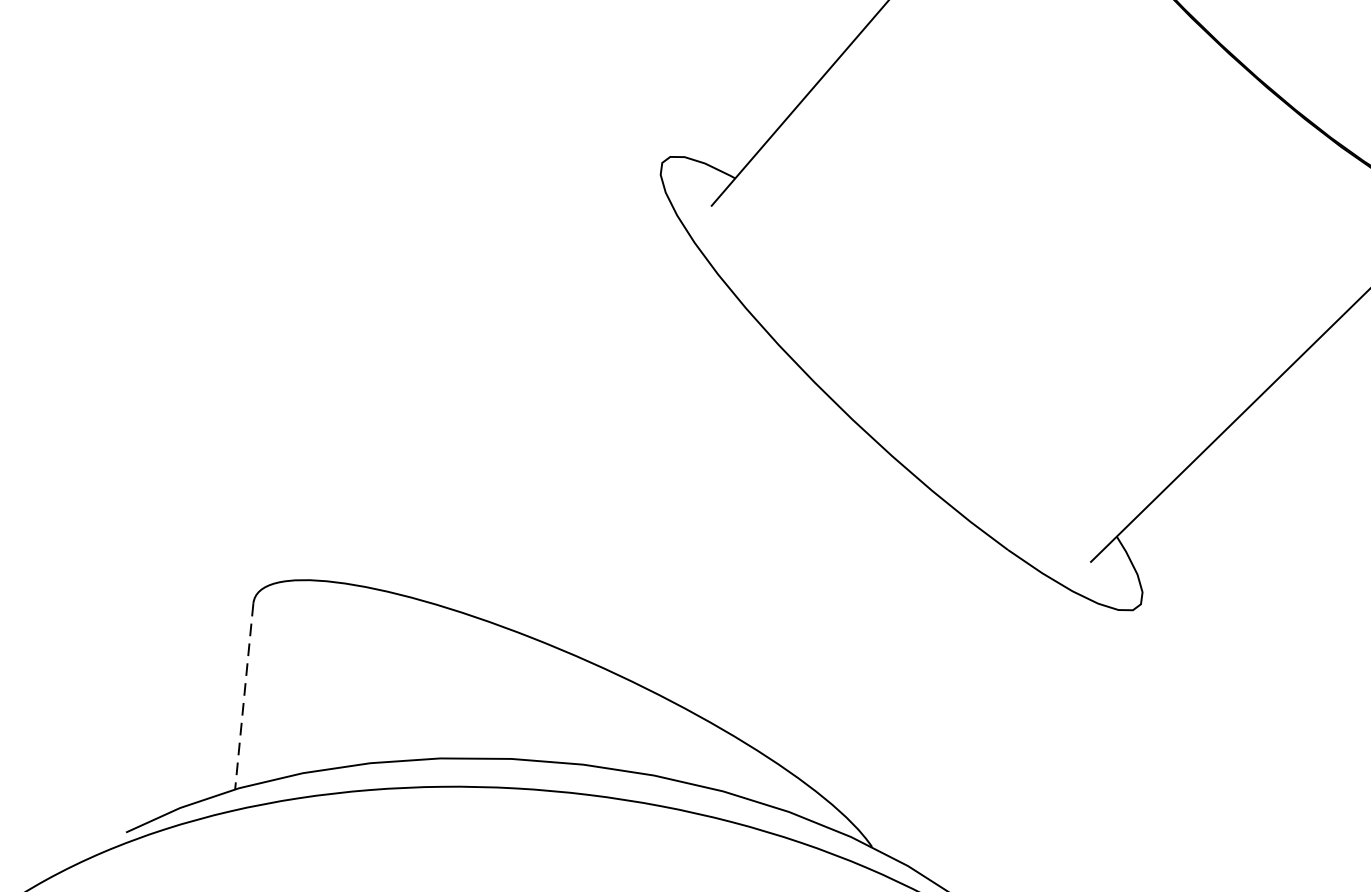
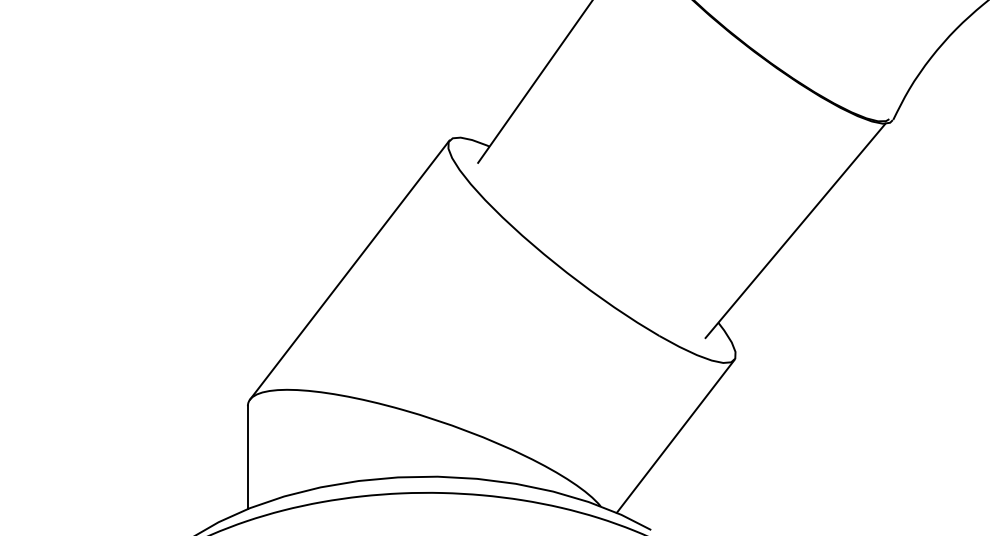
line: (460, 375) -> (349, 269), added
line: (243, 698) -> (247, 458), dashed -> solid
line: (1019, 734) -> (675, 436), added

